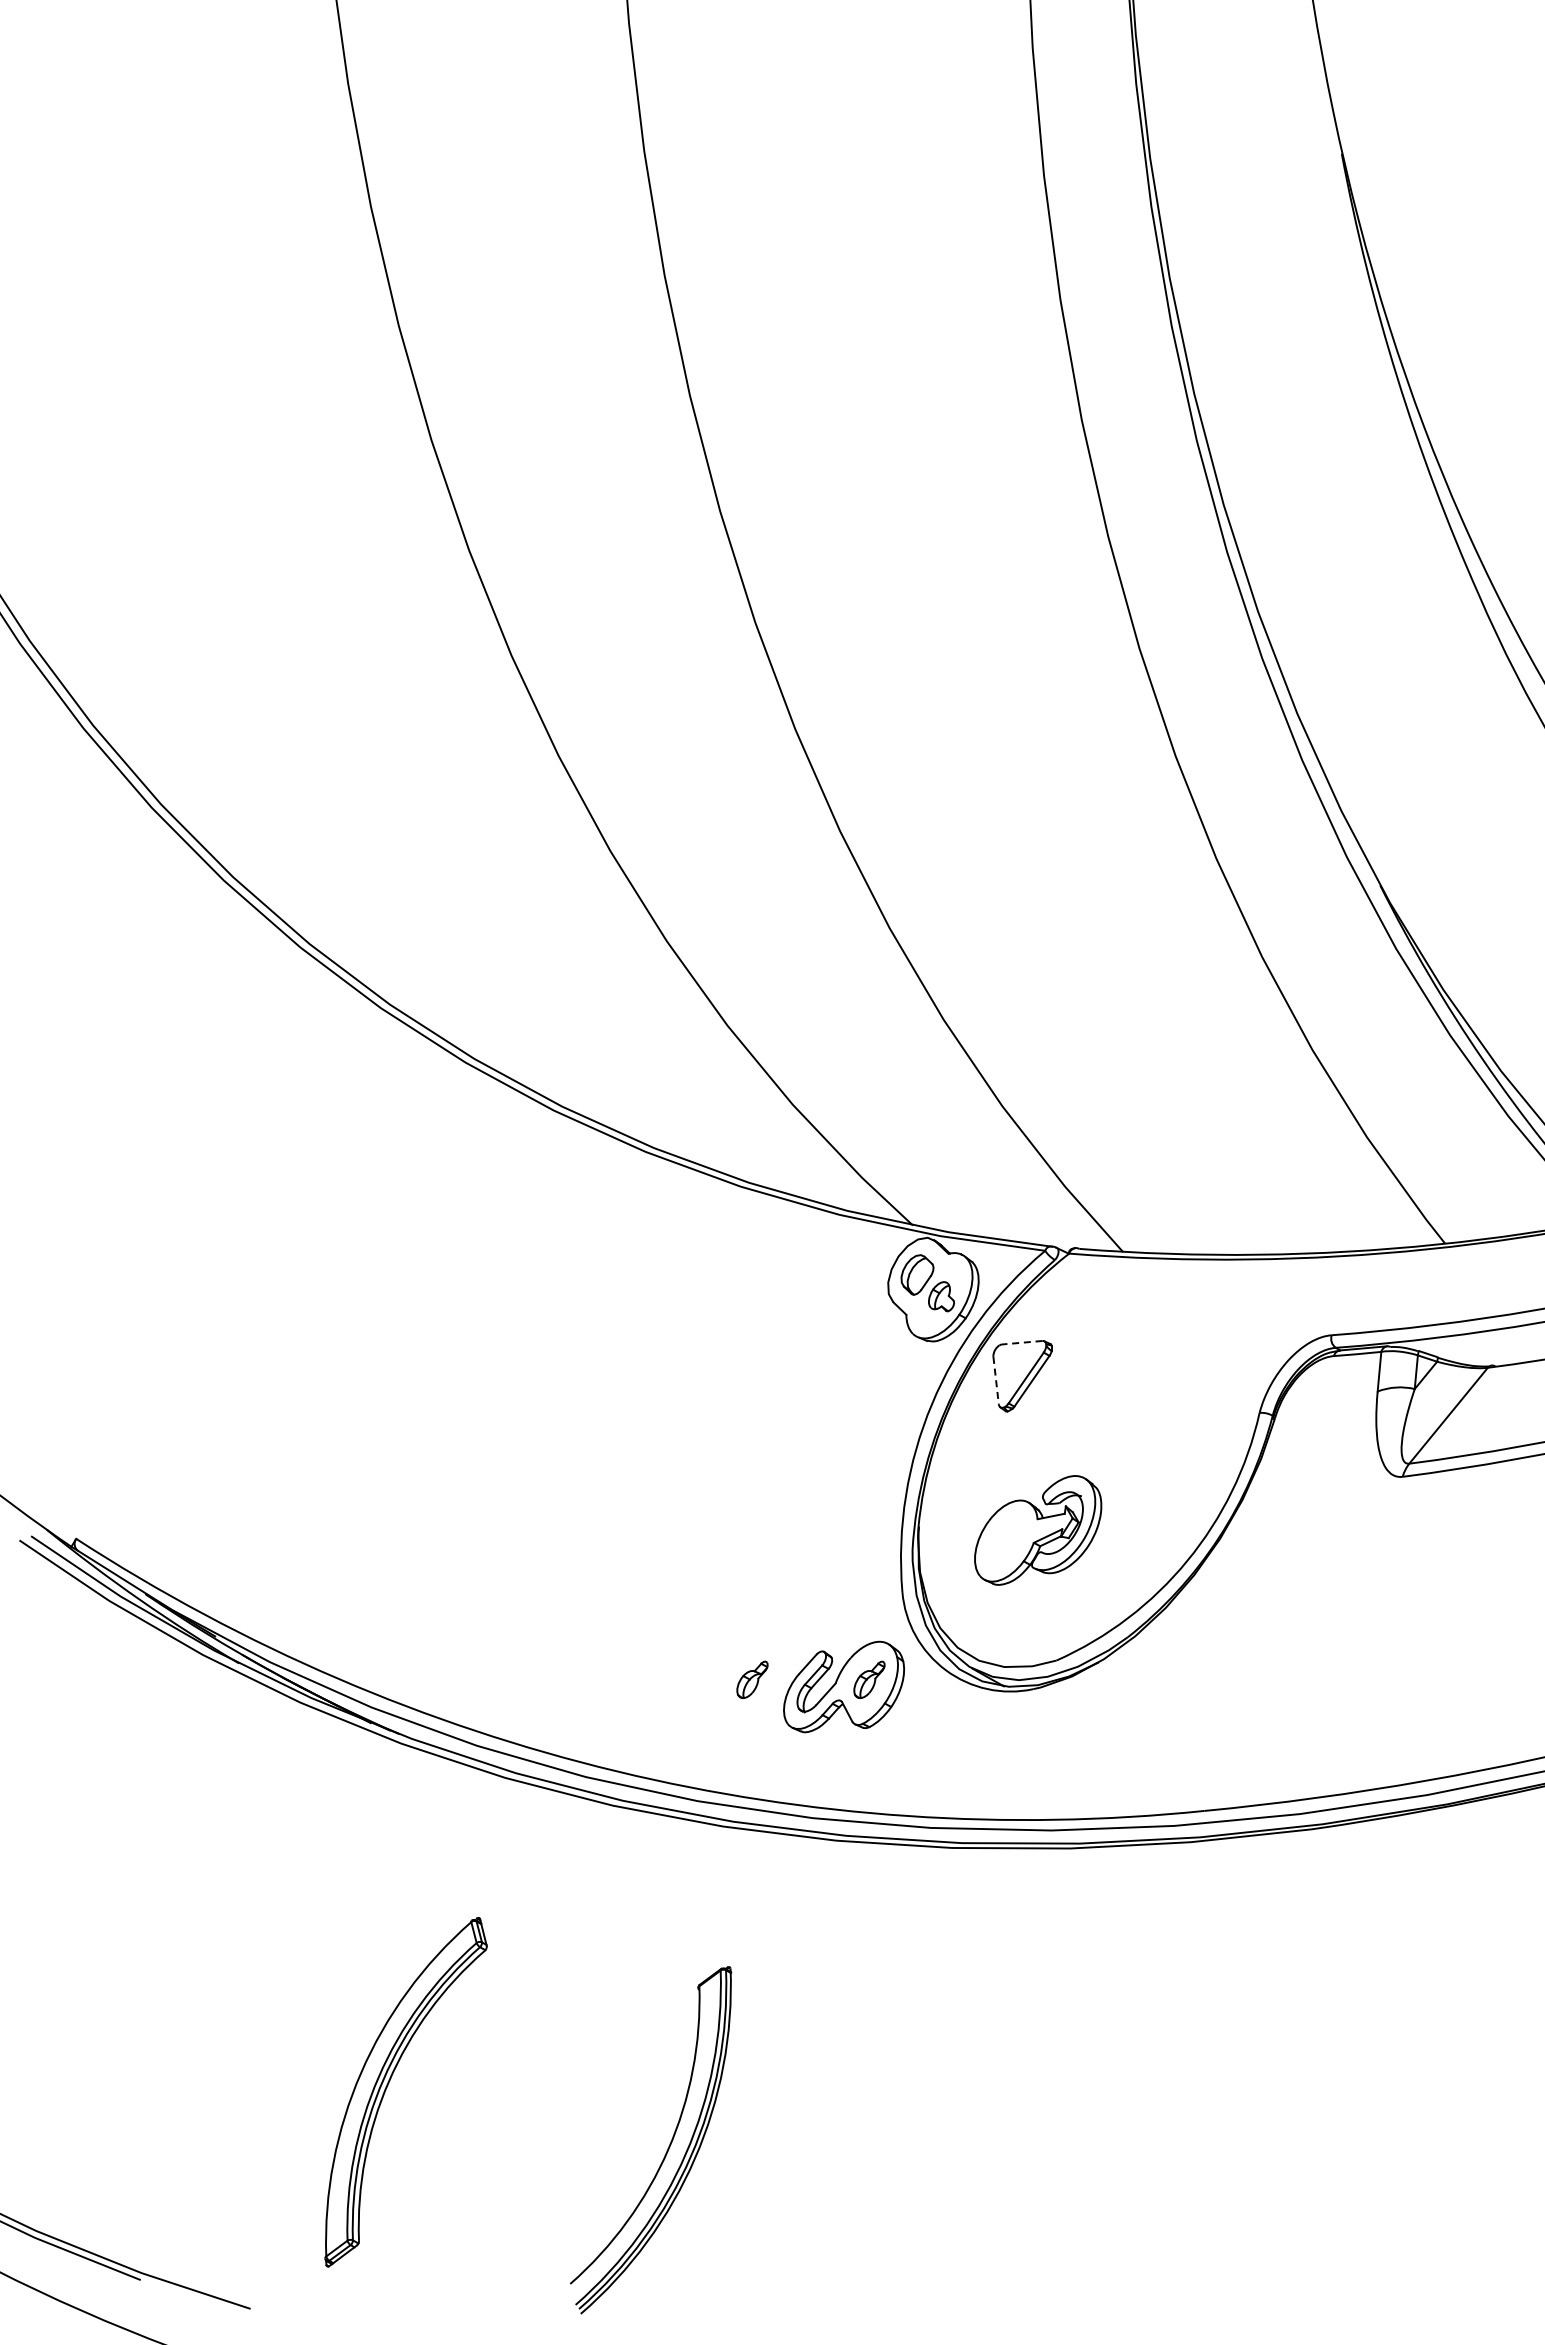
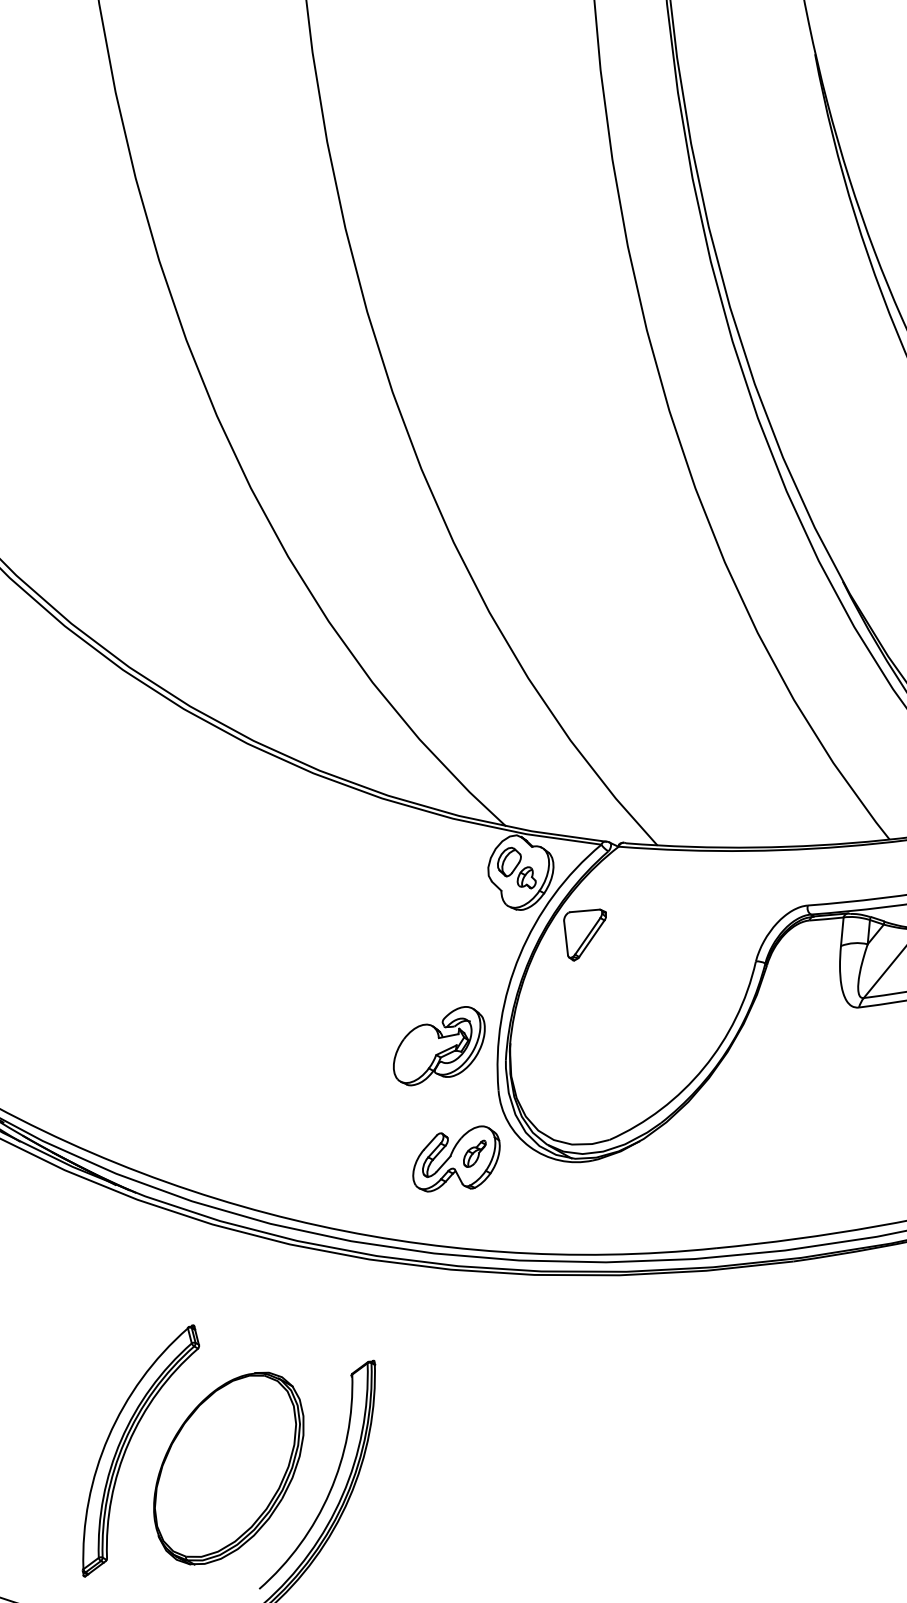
line: (1021, 1342) -> (584, 910), dashed -> solid
line: (996, 1380) -> (566, 938), dashed -> solid
part: (1038, 1530) -> (439, 1046), moved
part: (752, 1679) -> (390, 1153), removed
part: (527, 2116) -> (228, 1468), added

